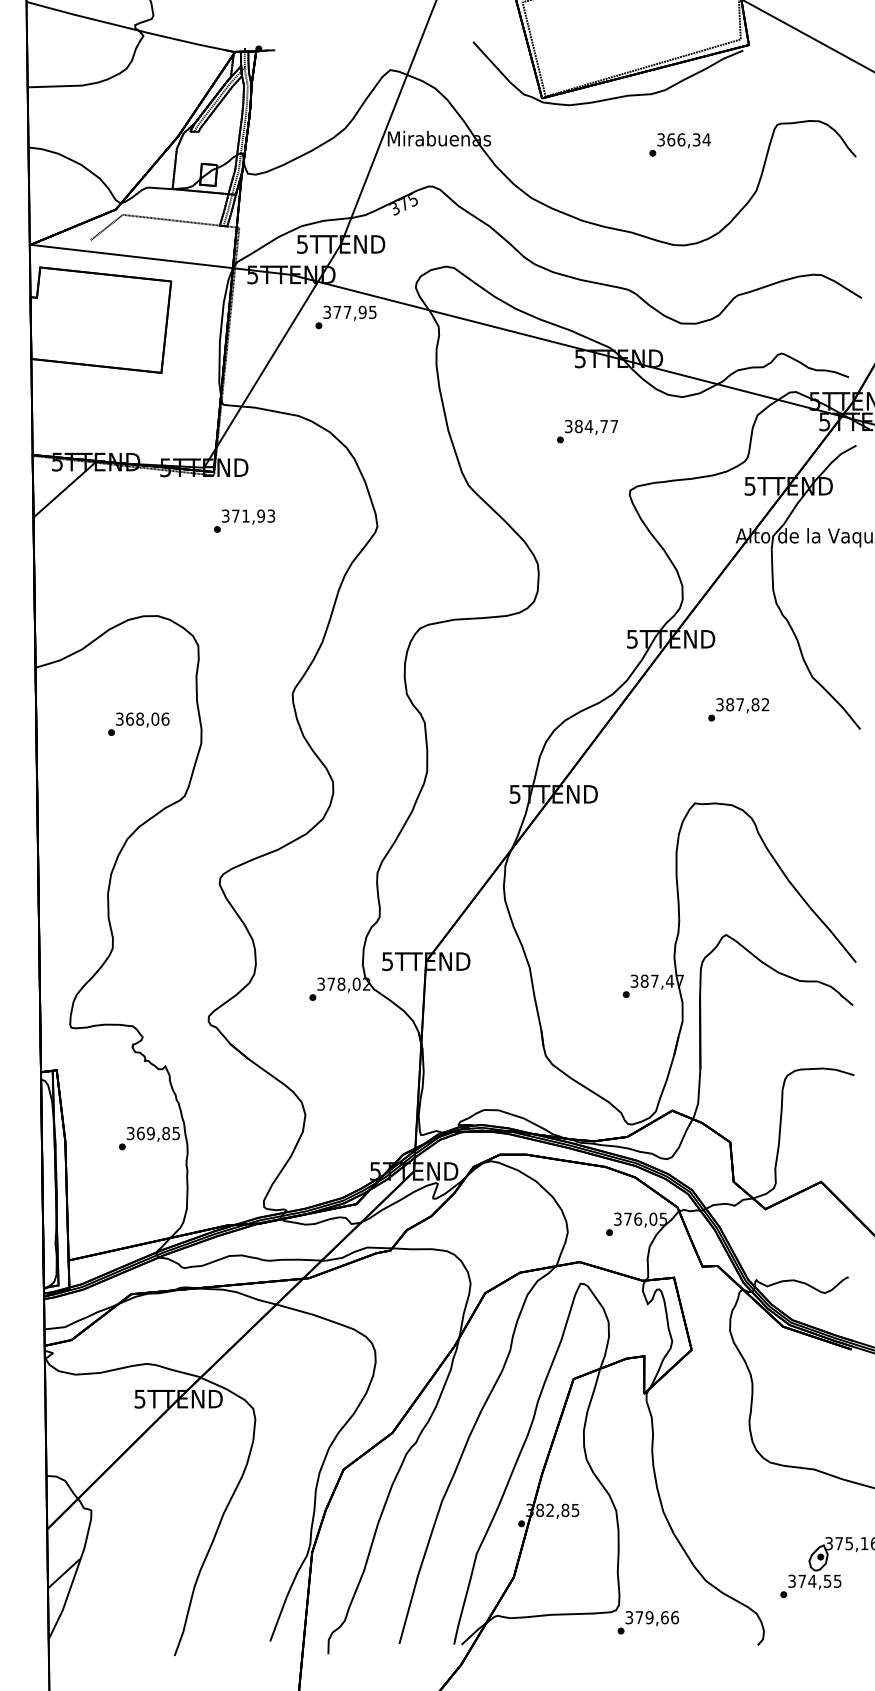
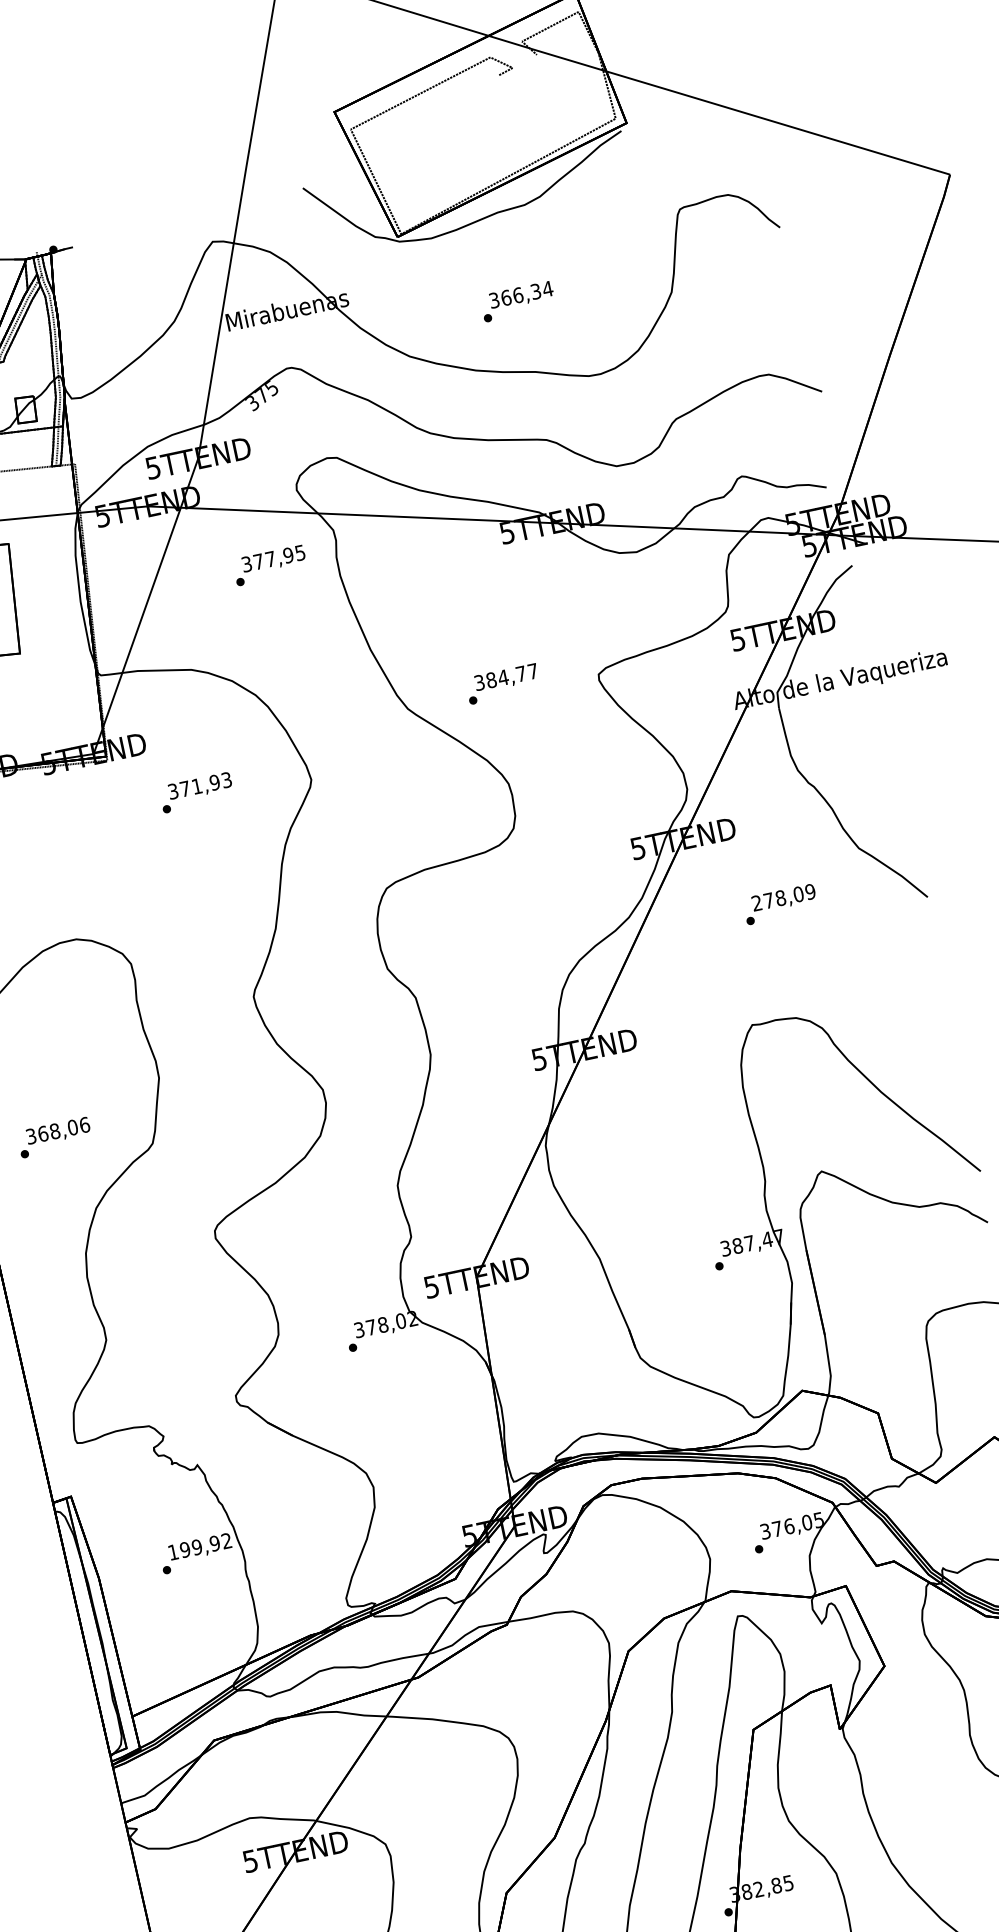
text: (679, 144) -> (517, 301), moved
text: (345, 317) -> (269, 565), moved
text: (587, 431) -> (502, 683), moved
text: (244, 520) -> (196, 791), moved
text: (742, 704) -> (783, 897), 387,82 -> 278,09
text: (138, 723) -> (54, 1136), moved
text: (152, 1133) -> (198, 1546), 369,85 -> 199,92

